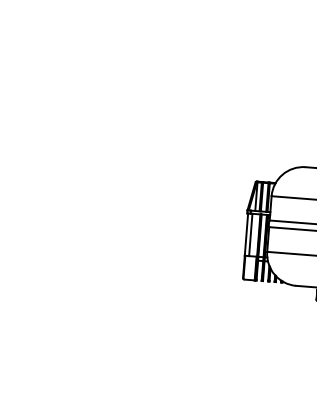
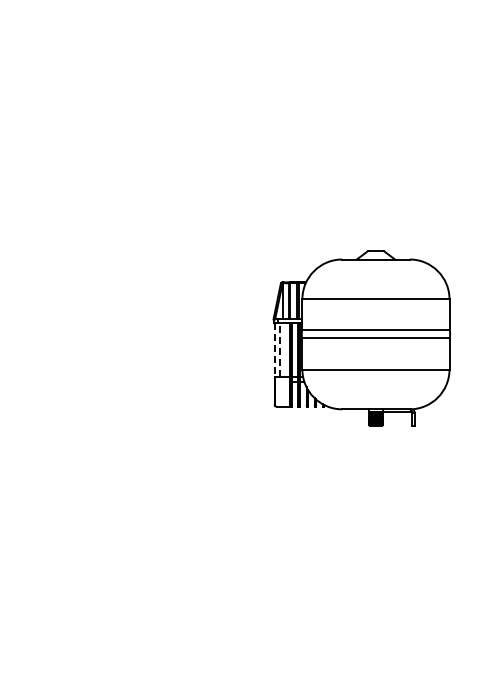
line: (246, 234) -> (274, 349), solid -> dashed
line: (251, 234) -> (280, 349), solid -> dashed

